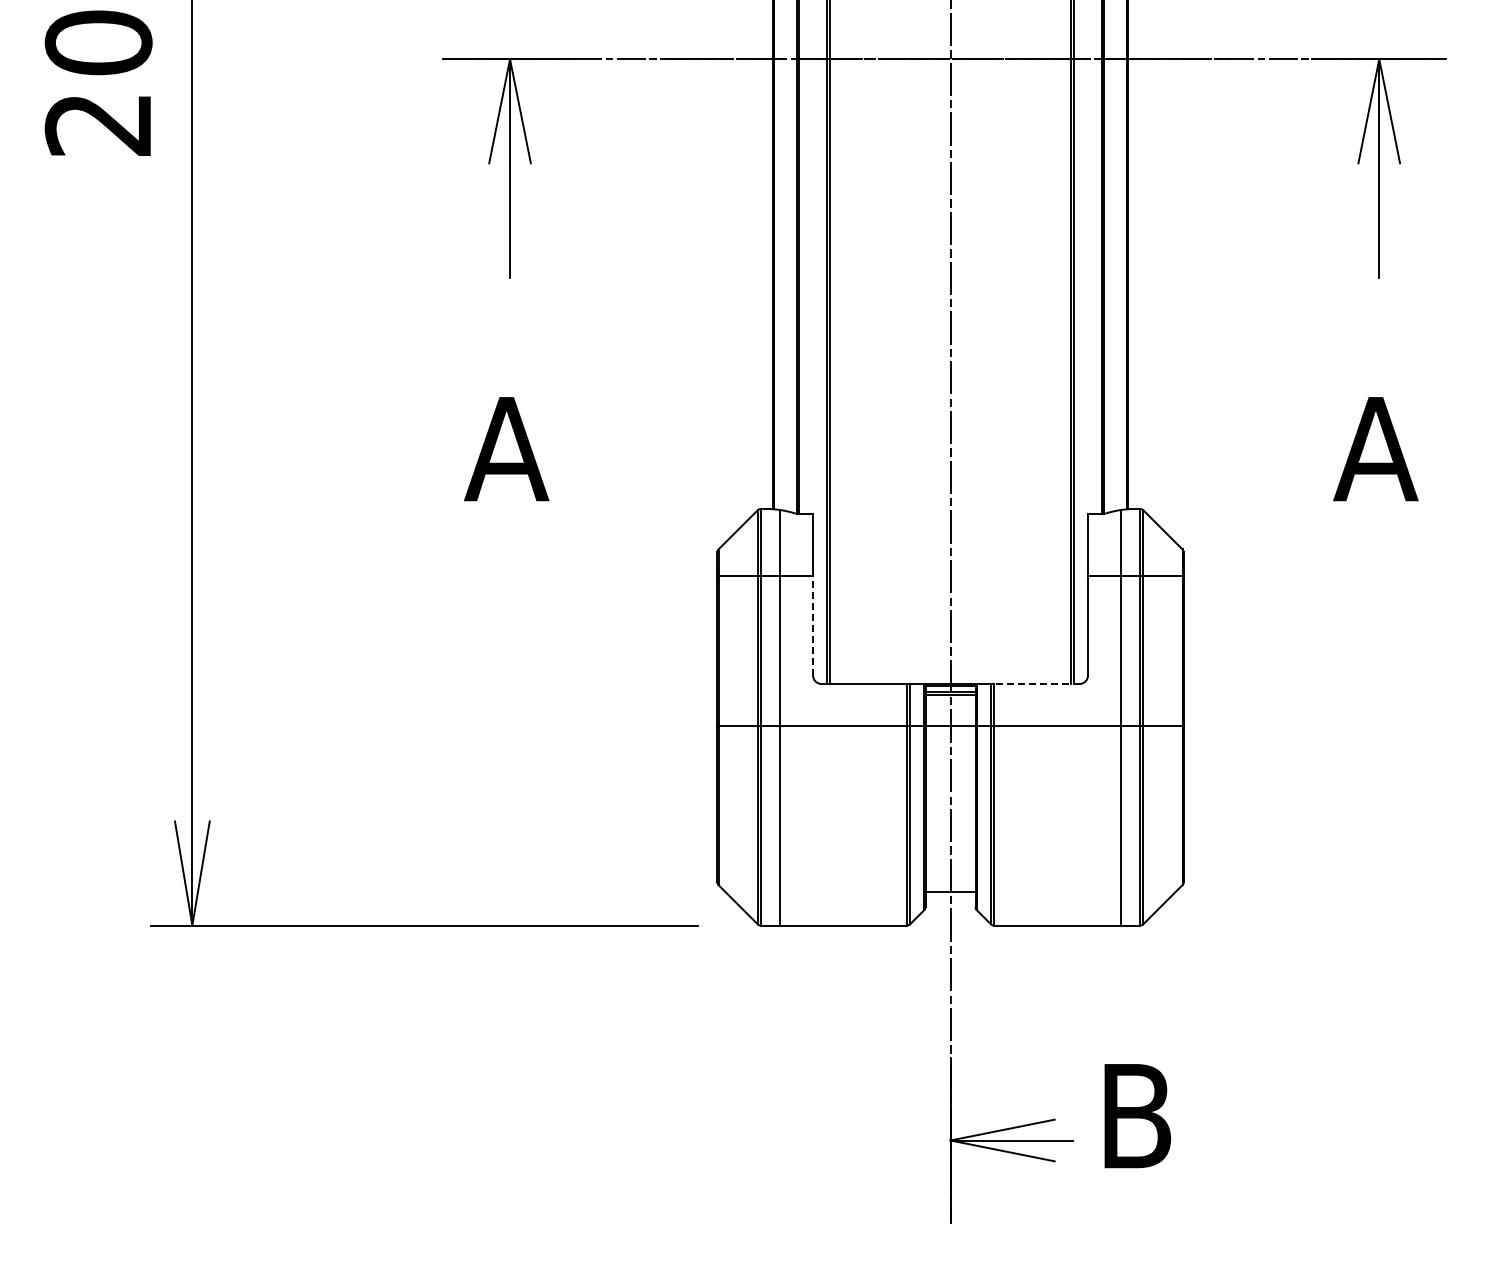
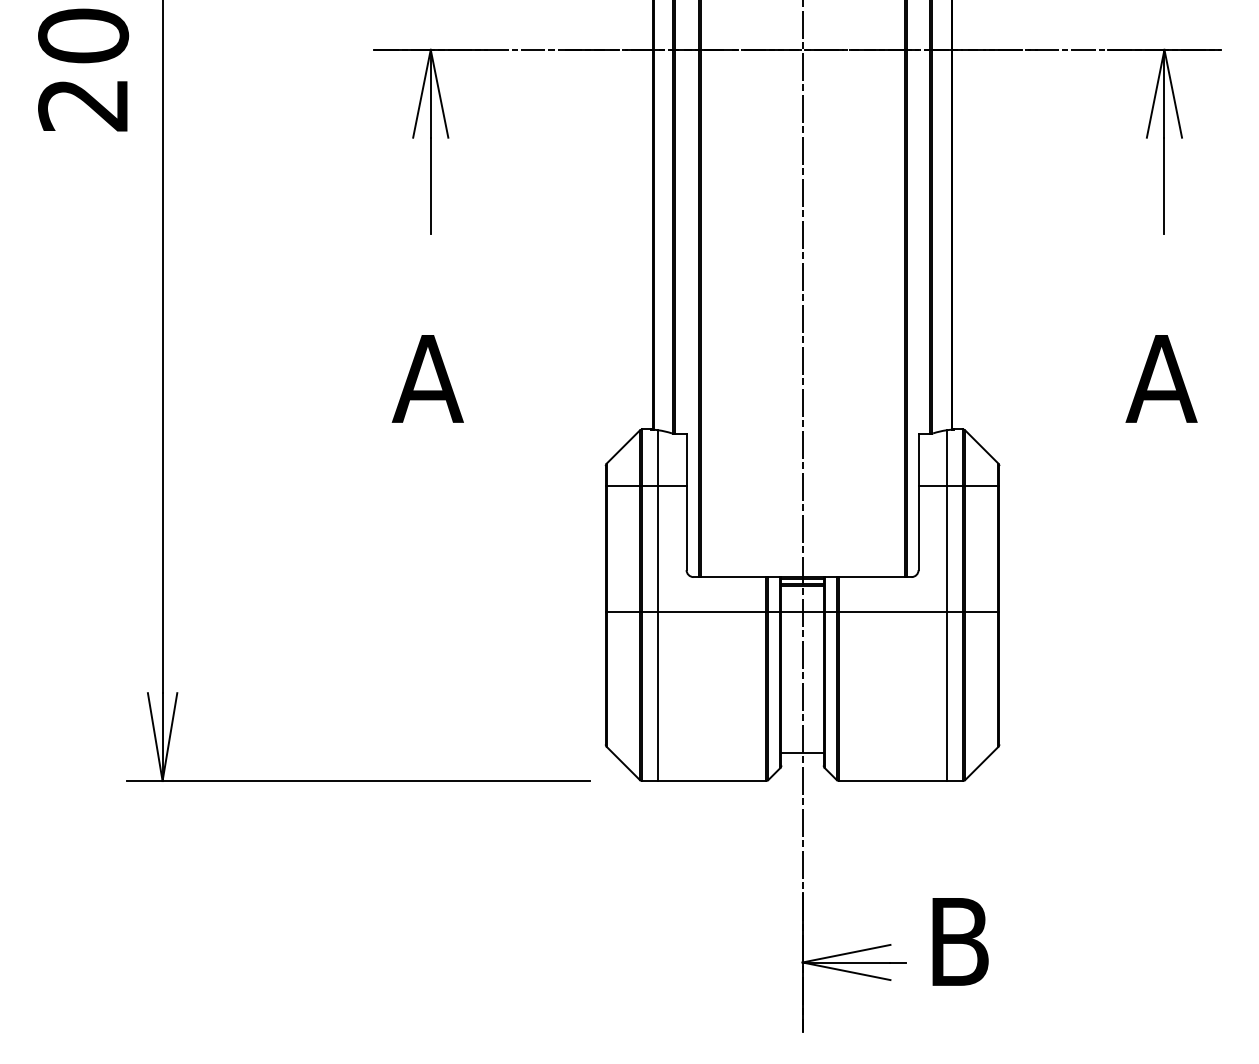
line: (813, 625) -> (686, 527), dashed -> solid
line: (1036, 683) -> (875, 576), dashed -> solid

